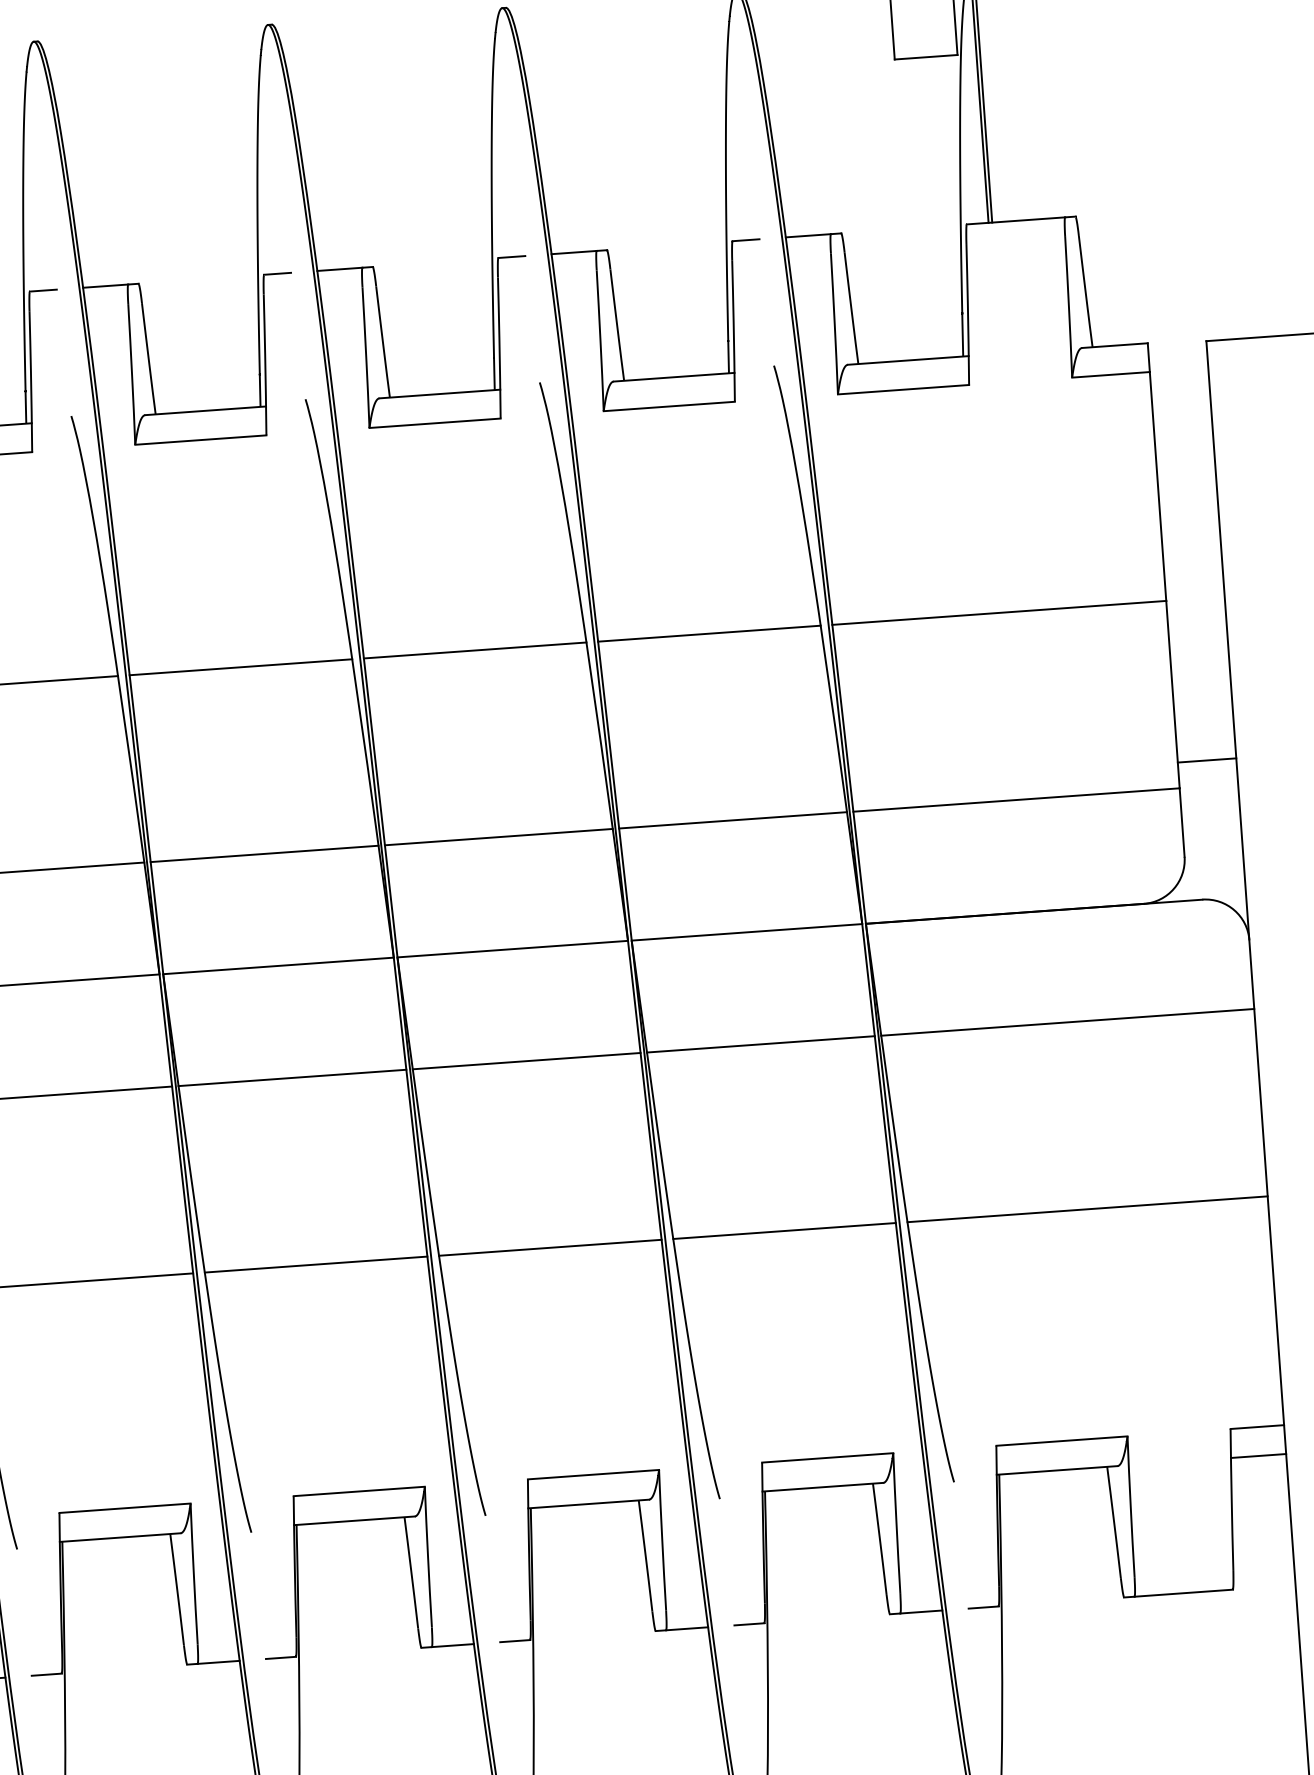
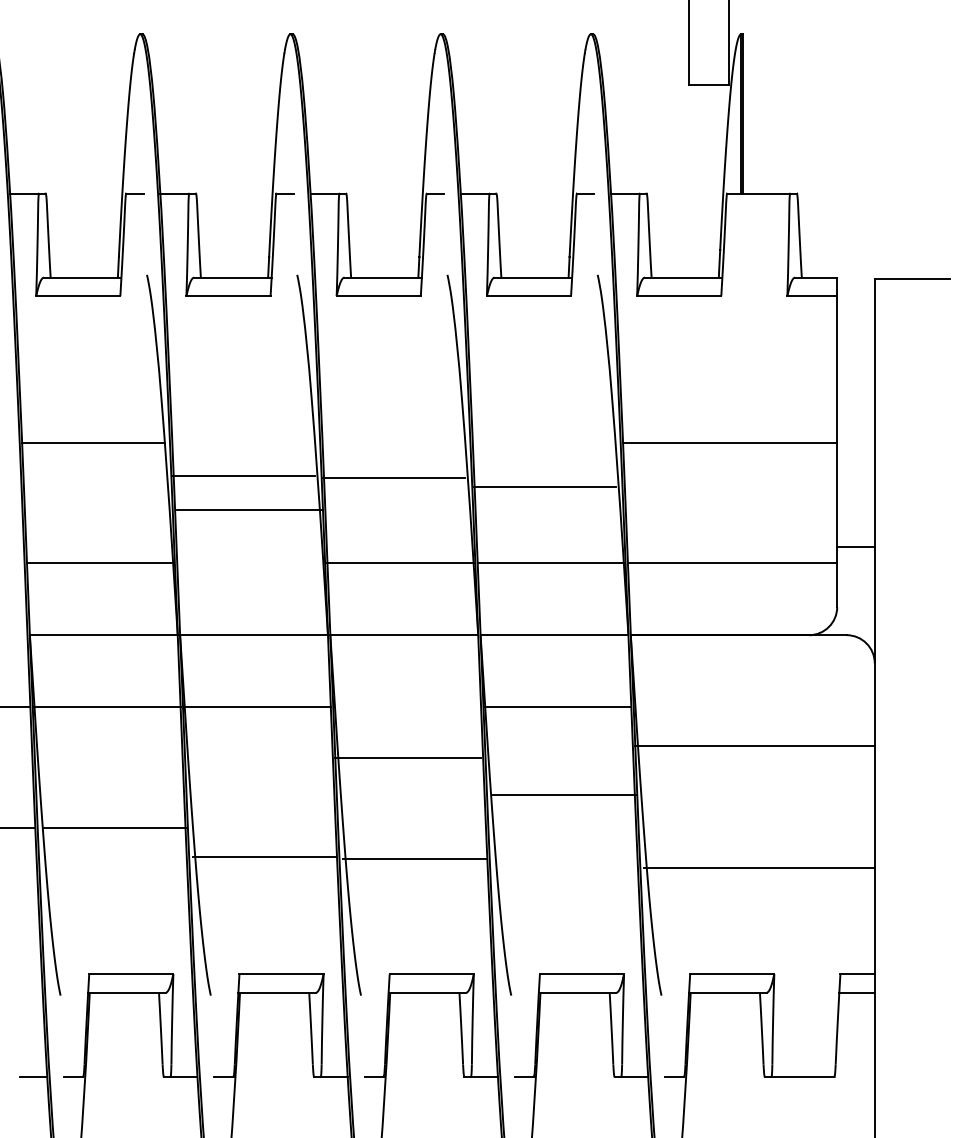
line: (708, 633) -> (543, 486), moved
line: (474, 649) -> (393, 477), moved
line: (240, 666) -> (243, 475), moved
line: (264, 854) -> (250, 510), moved
line: (1066, 1022) -> (754, 746), moved
line: (525, 1061) -> (407, 758), moved
line: (1086, 1209) -> (758, 867), moved
line: (784, 1231) -> (564, 794), moved
line: (550, 1247) -> (414, 858), moved
line: (316, 1264) -> (264, 856), moved

